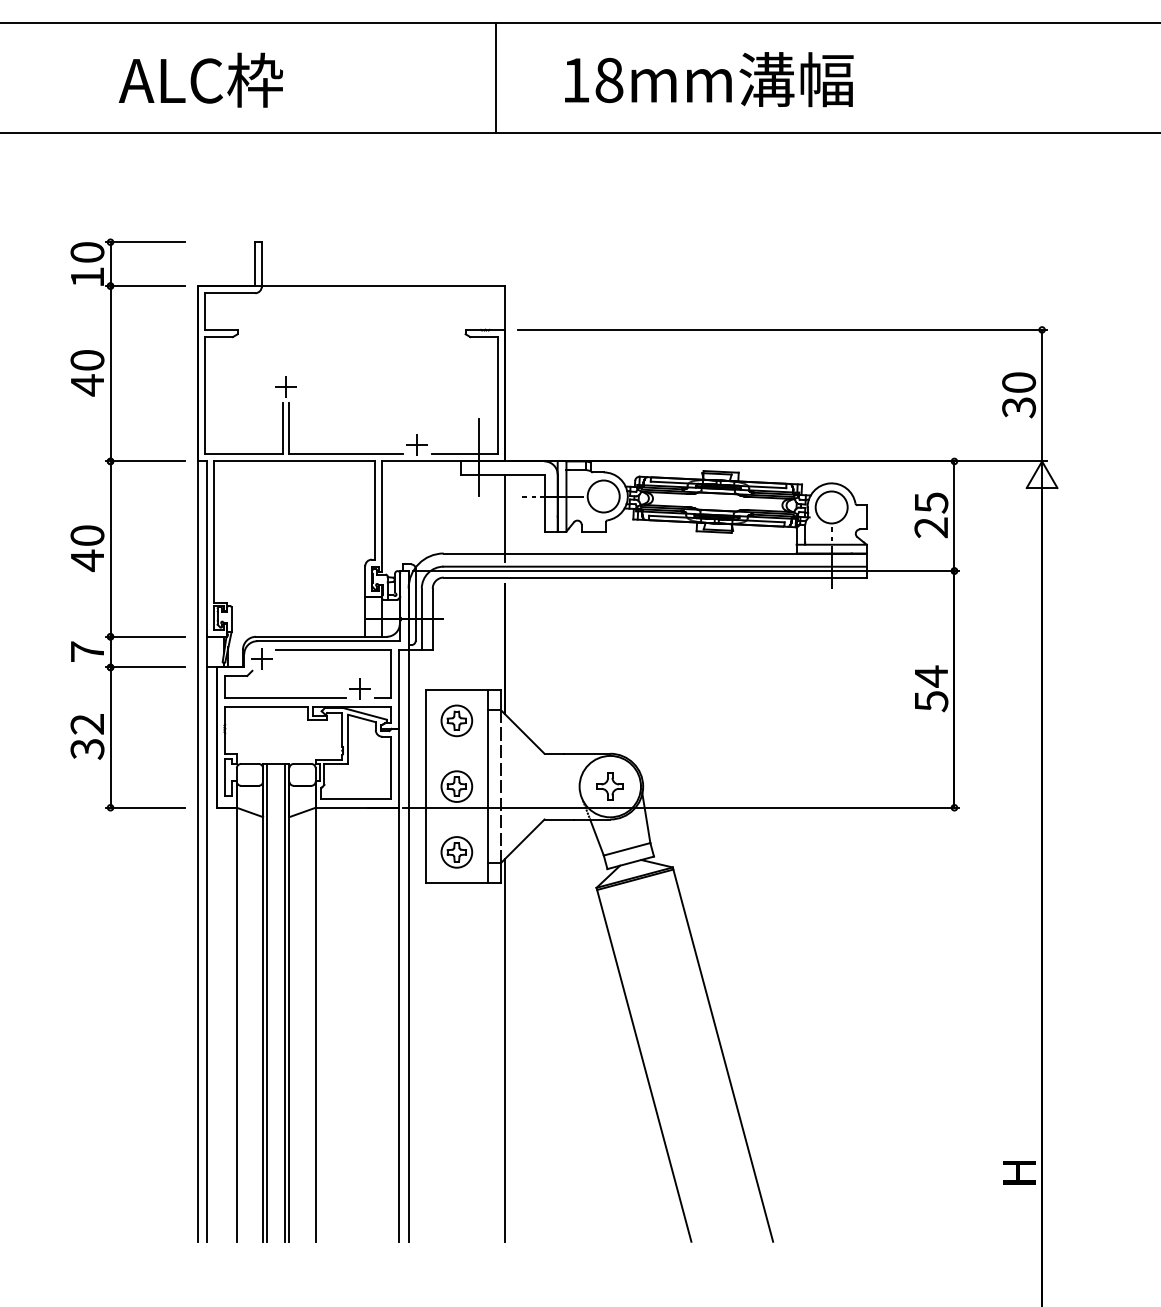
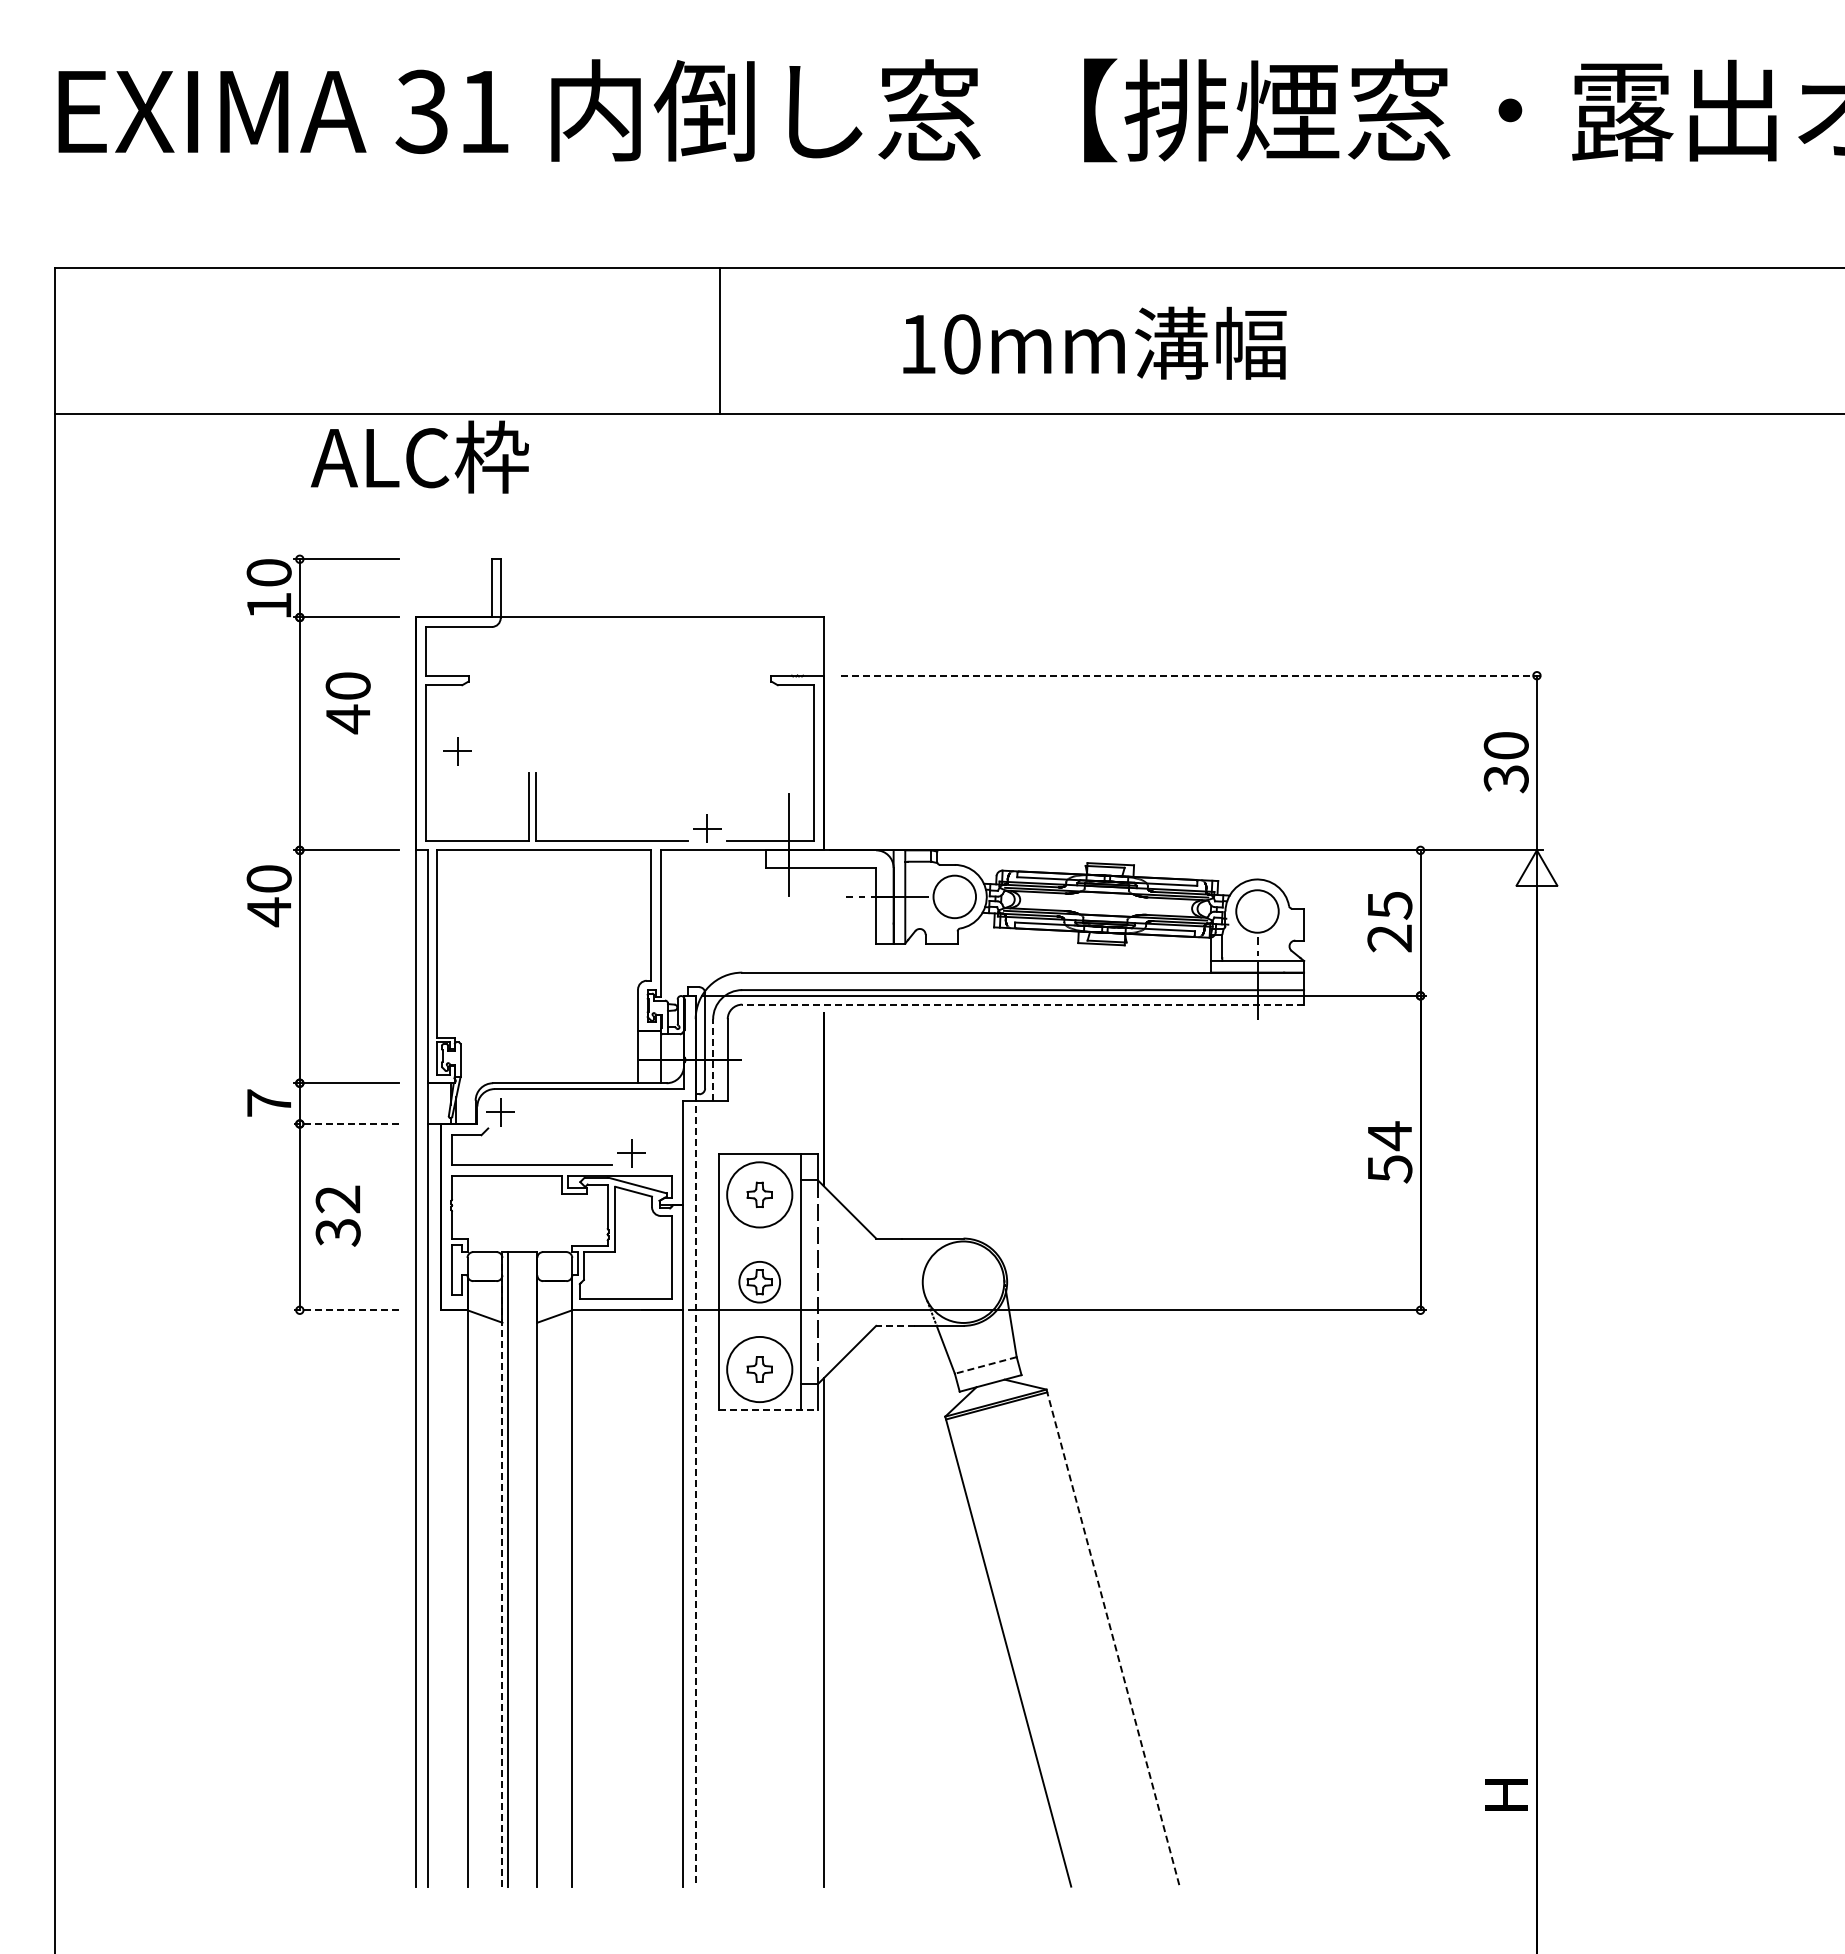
line: (496, 77) -> (720, 340), moved
text: (200, 79) -> (419, 456), moved
text: (609, 80) -> (962, 344), 18mm -> 10mm
line: (782, 329) -> (1192, 675), solid -> dashed
text: (86, 373) -> (347, 703), moved
part: (285, 386) -> (457, 751), moved
line: (504, 518) -> (823, 925), removed
text: (86, 548) -> (268, 896), moved
line: (655, 577) -> (1023, 1004), solid -> dashed
line: (422, 618) -> (713, 1059), solid -> dashed
part: (333, 649) -> (595, 1100), removed
line: (144, 667) -> (345, 1123), solid -> dashed
circle: (456, 720) -> (759, 1194), size x1.6
text: (86, 736) -> (337, 1215), moved
part: (610, 786) -> (963, 1282), removed
line: (144, 807) -> (345, 1310), solid -> dashed
line: (559, 819) -> (895, 1325), solid -> dashed
line: (626, 849) -> (985, 1365), solid -> dashed
circle: (456, 852) -> (759, 1369), size x1.6
line: (463, 883) -> (768, 1410), solid -> dashed
line: (408, 906) -> (695, 1441), solid -> dashed
line: (263, 1002) -> (502, 1568), solid -> dashed
line: (285, 1002) -> (531, 1569), removed
line: (723, 1054) -> (1113, 1638), solid -> dashed

